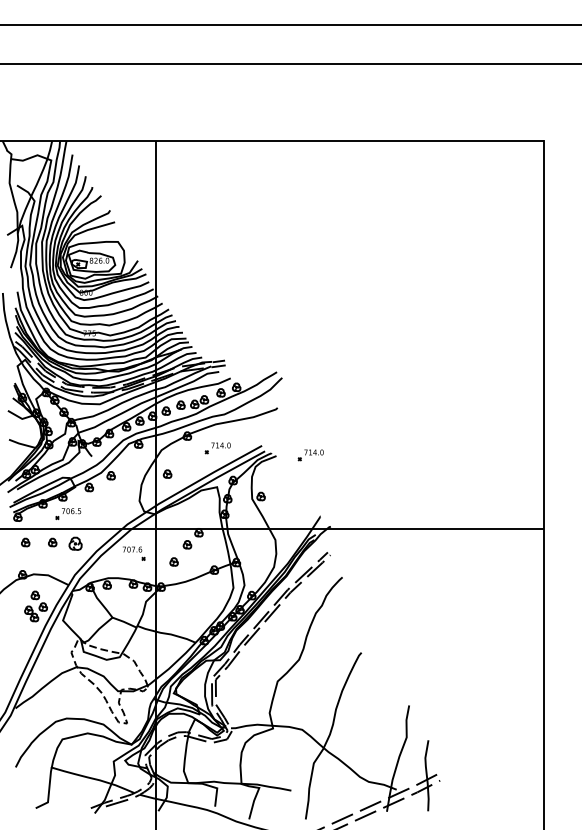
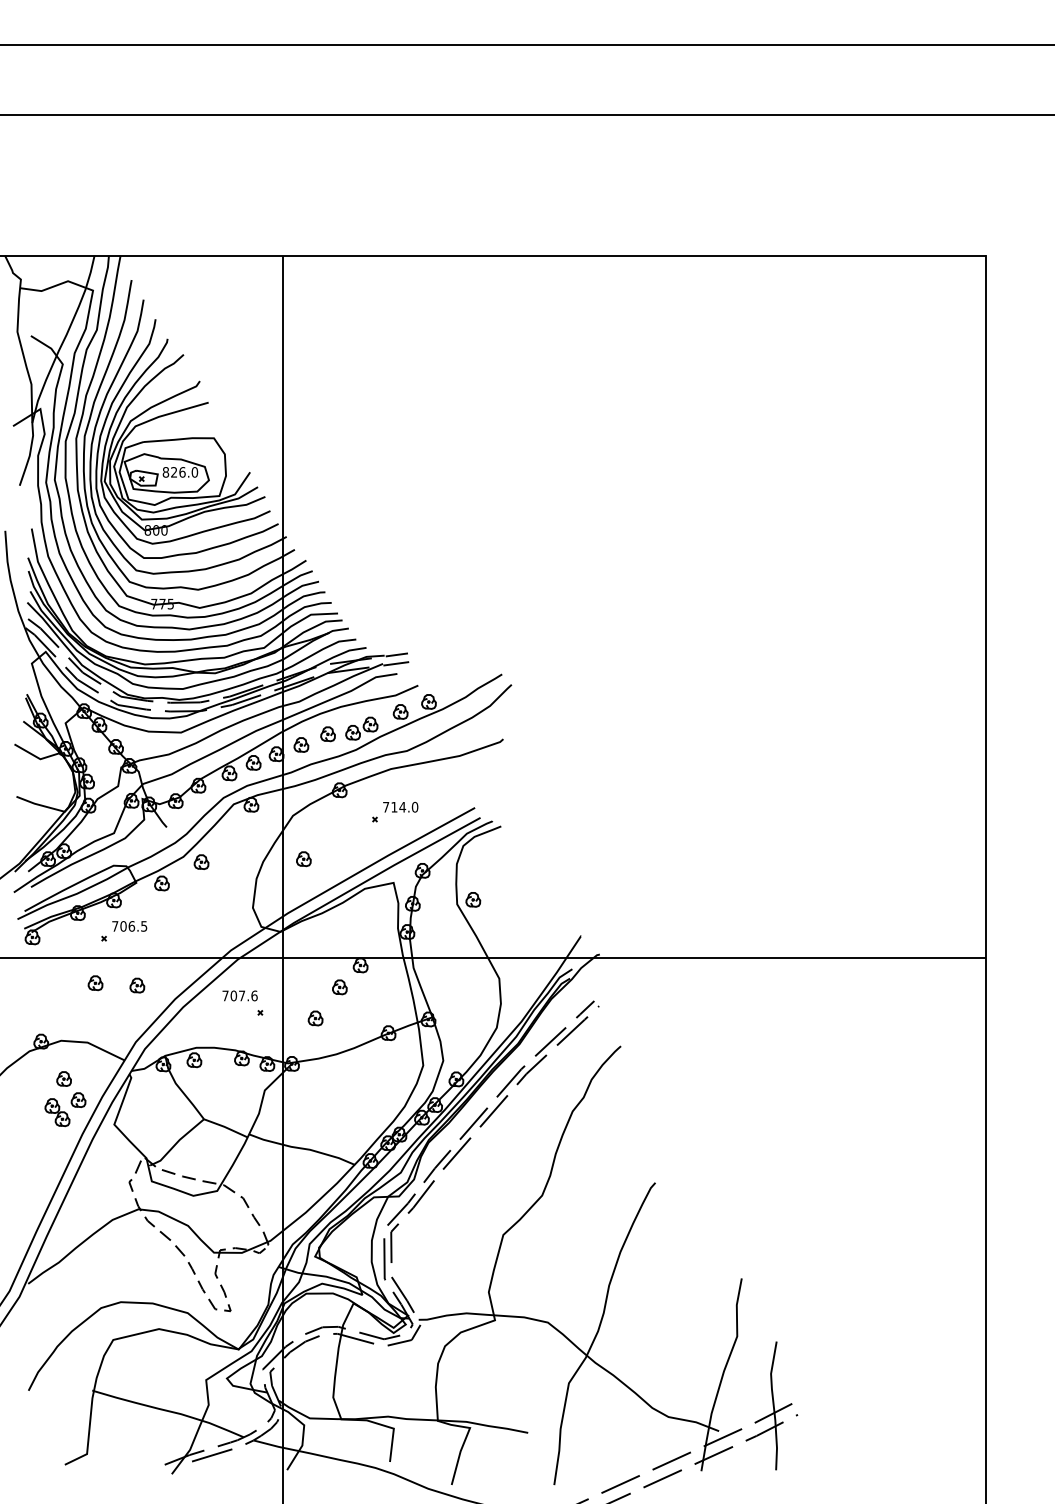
part: (310, 455) -> (562, 825), removed
part: (25, 542) -> (46, 983), removed
part: (75, 543) -> (136, 984), size x0.62

